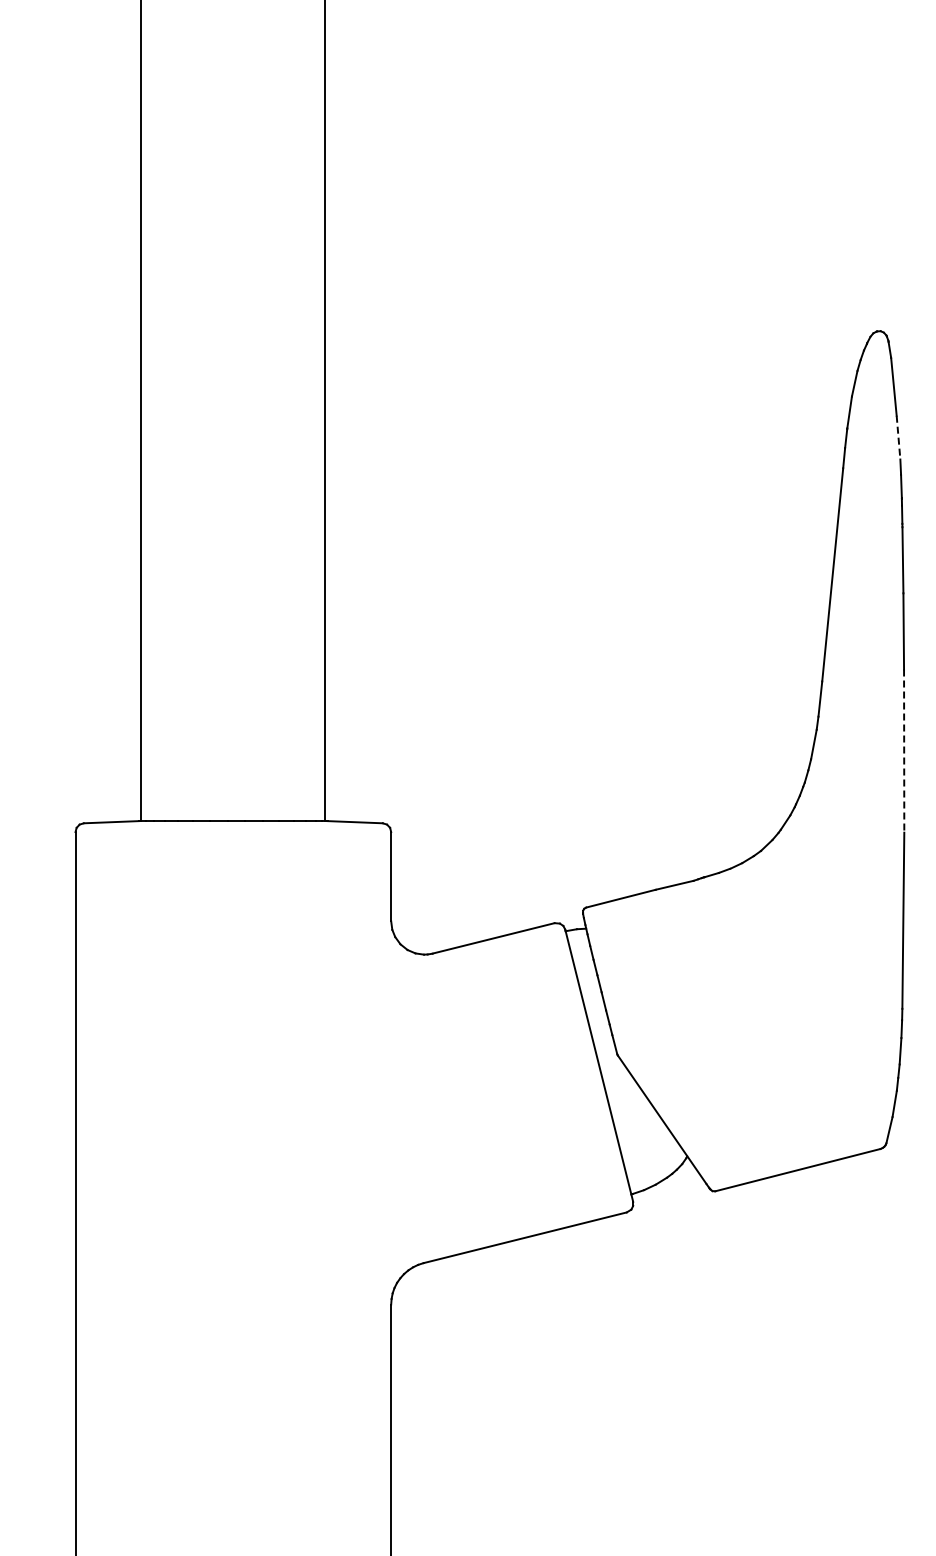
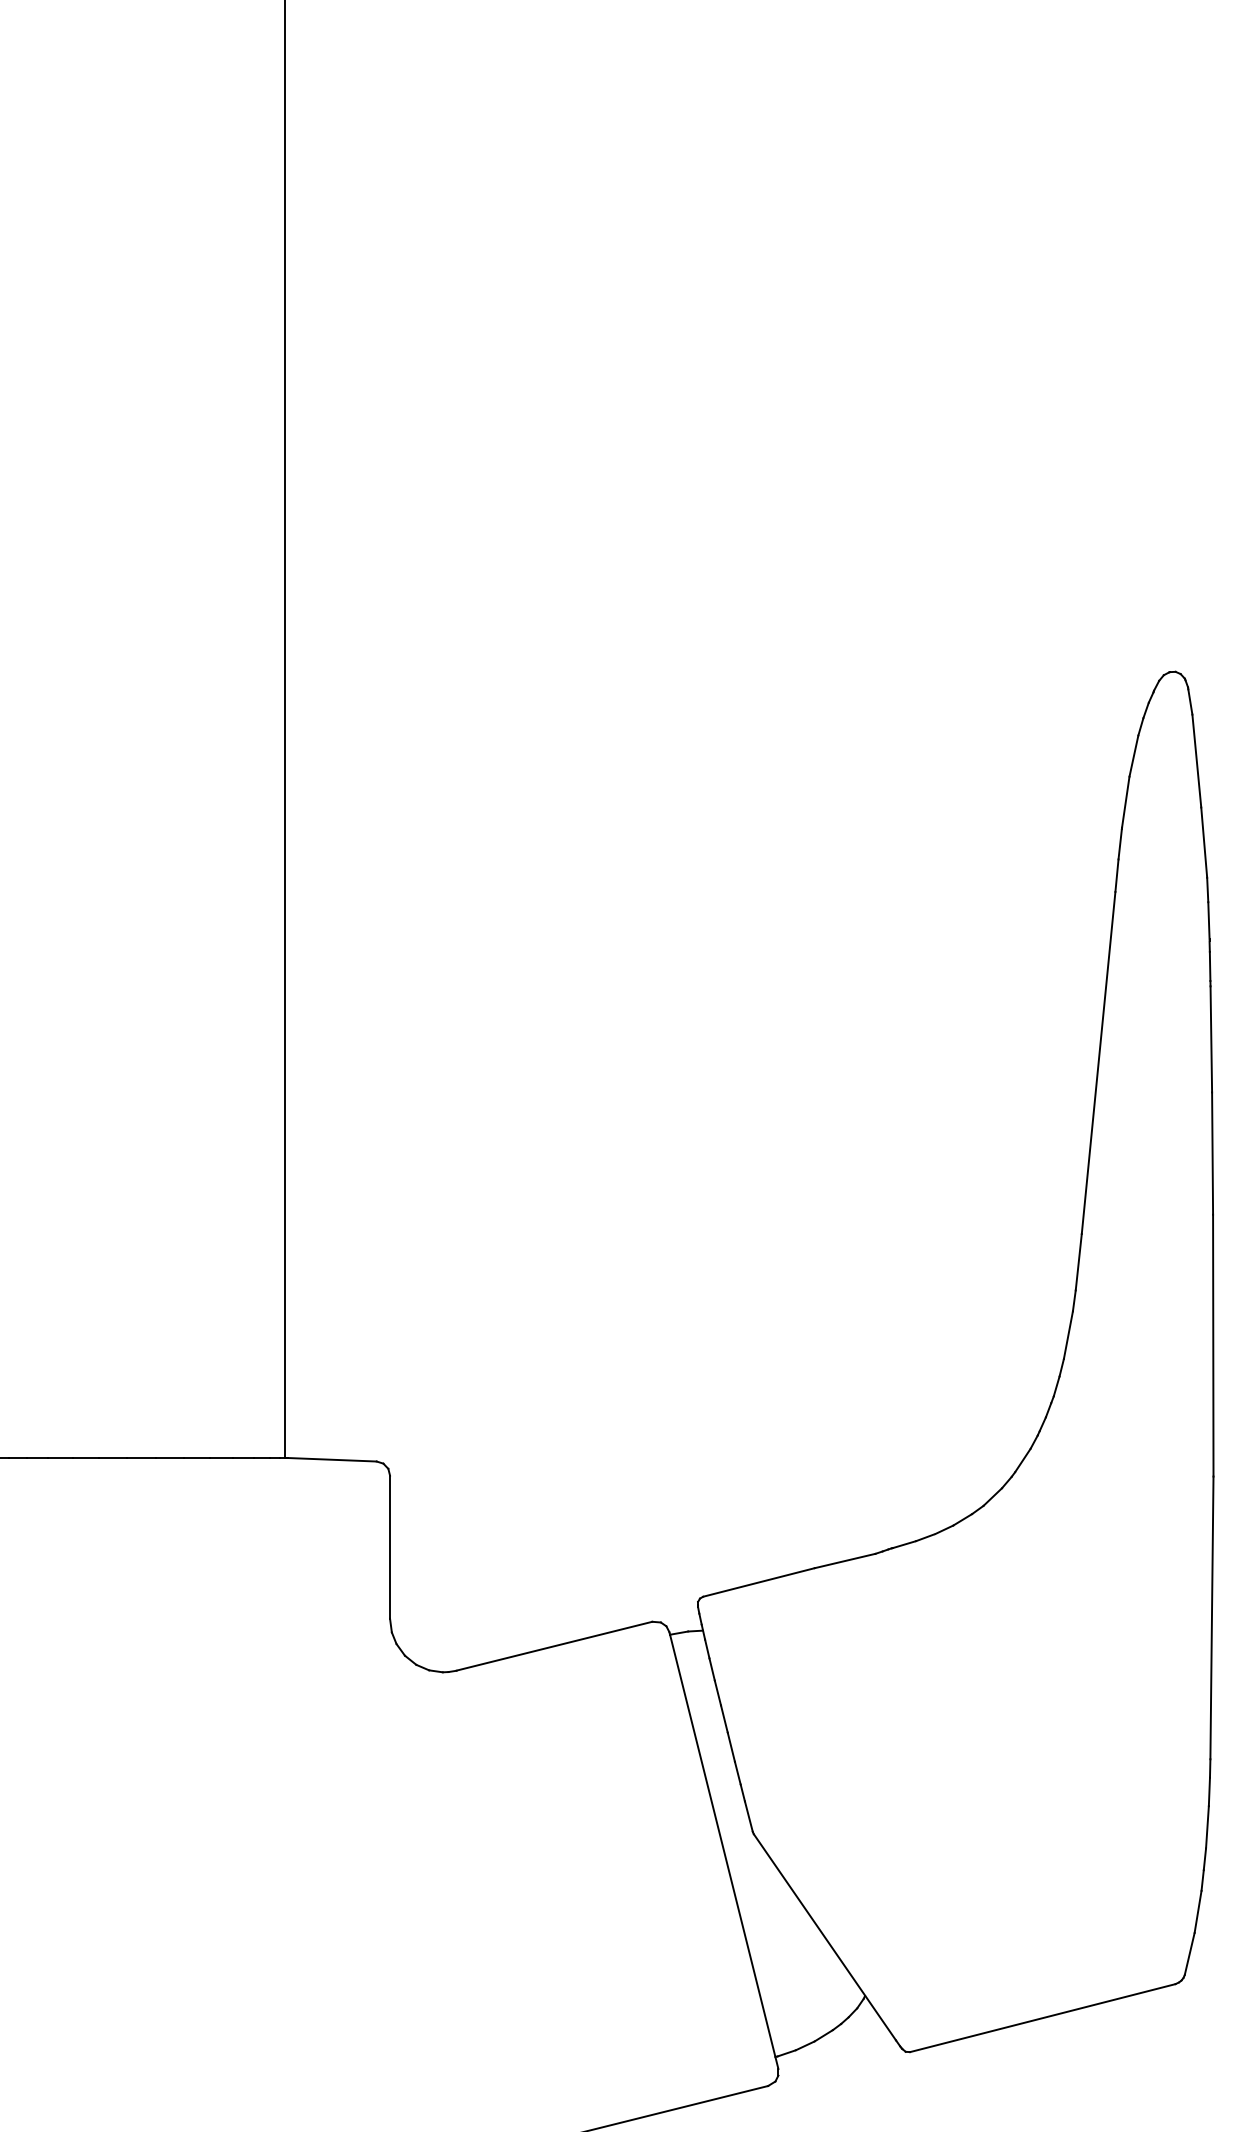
line: (898, 437) -> (1204, 842), dashed -> solid
line: (904, 751) -> (1213, 1346), dashed -> solid

